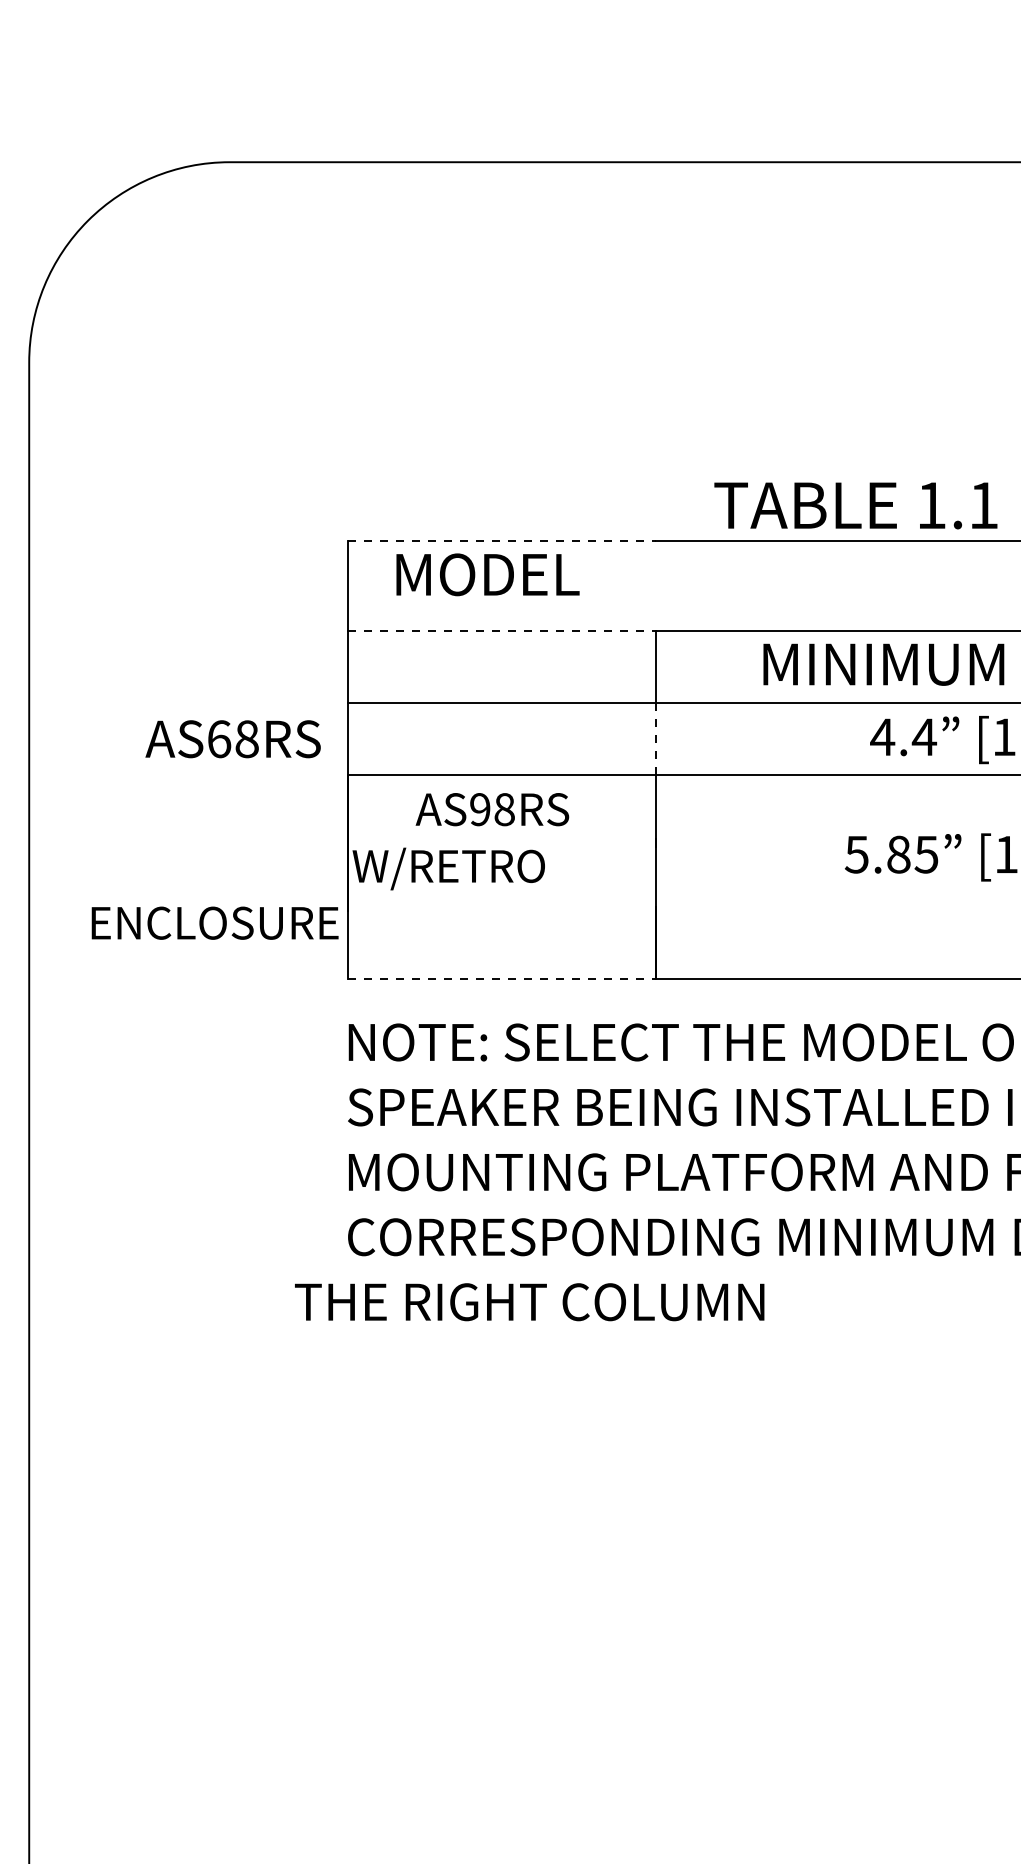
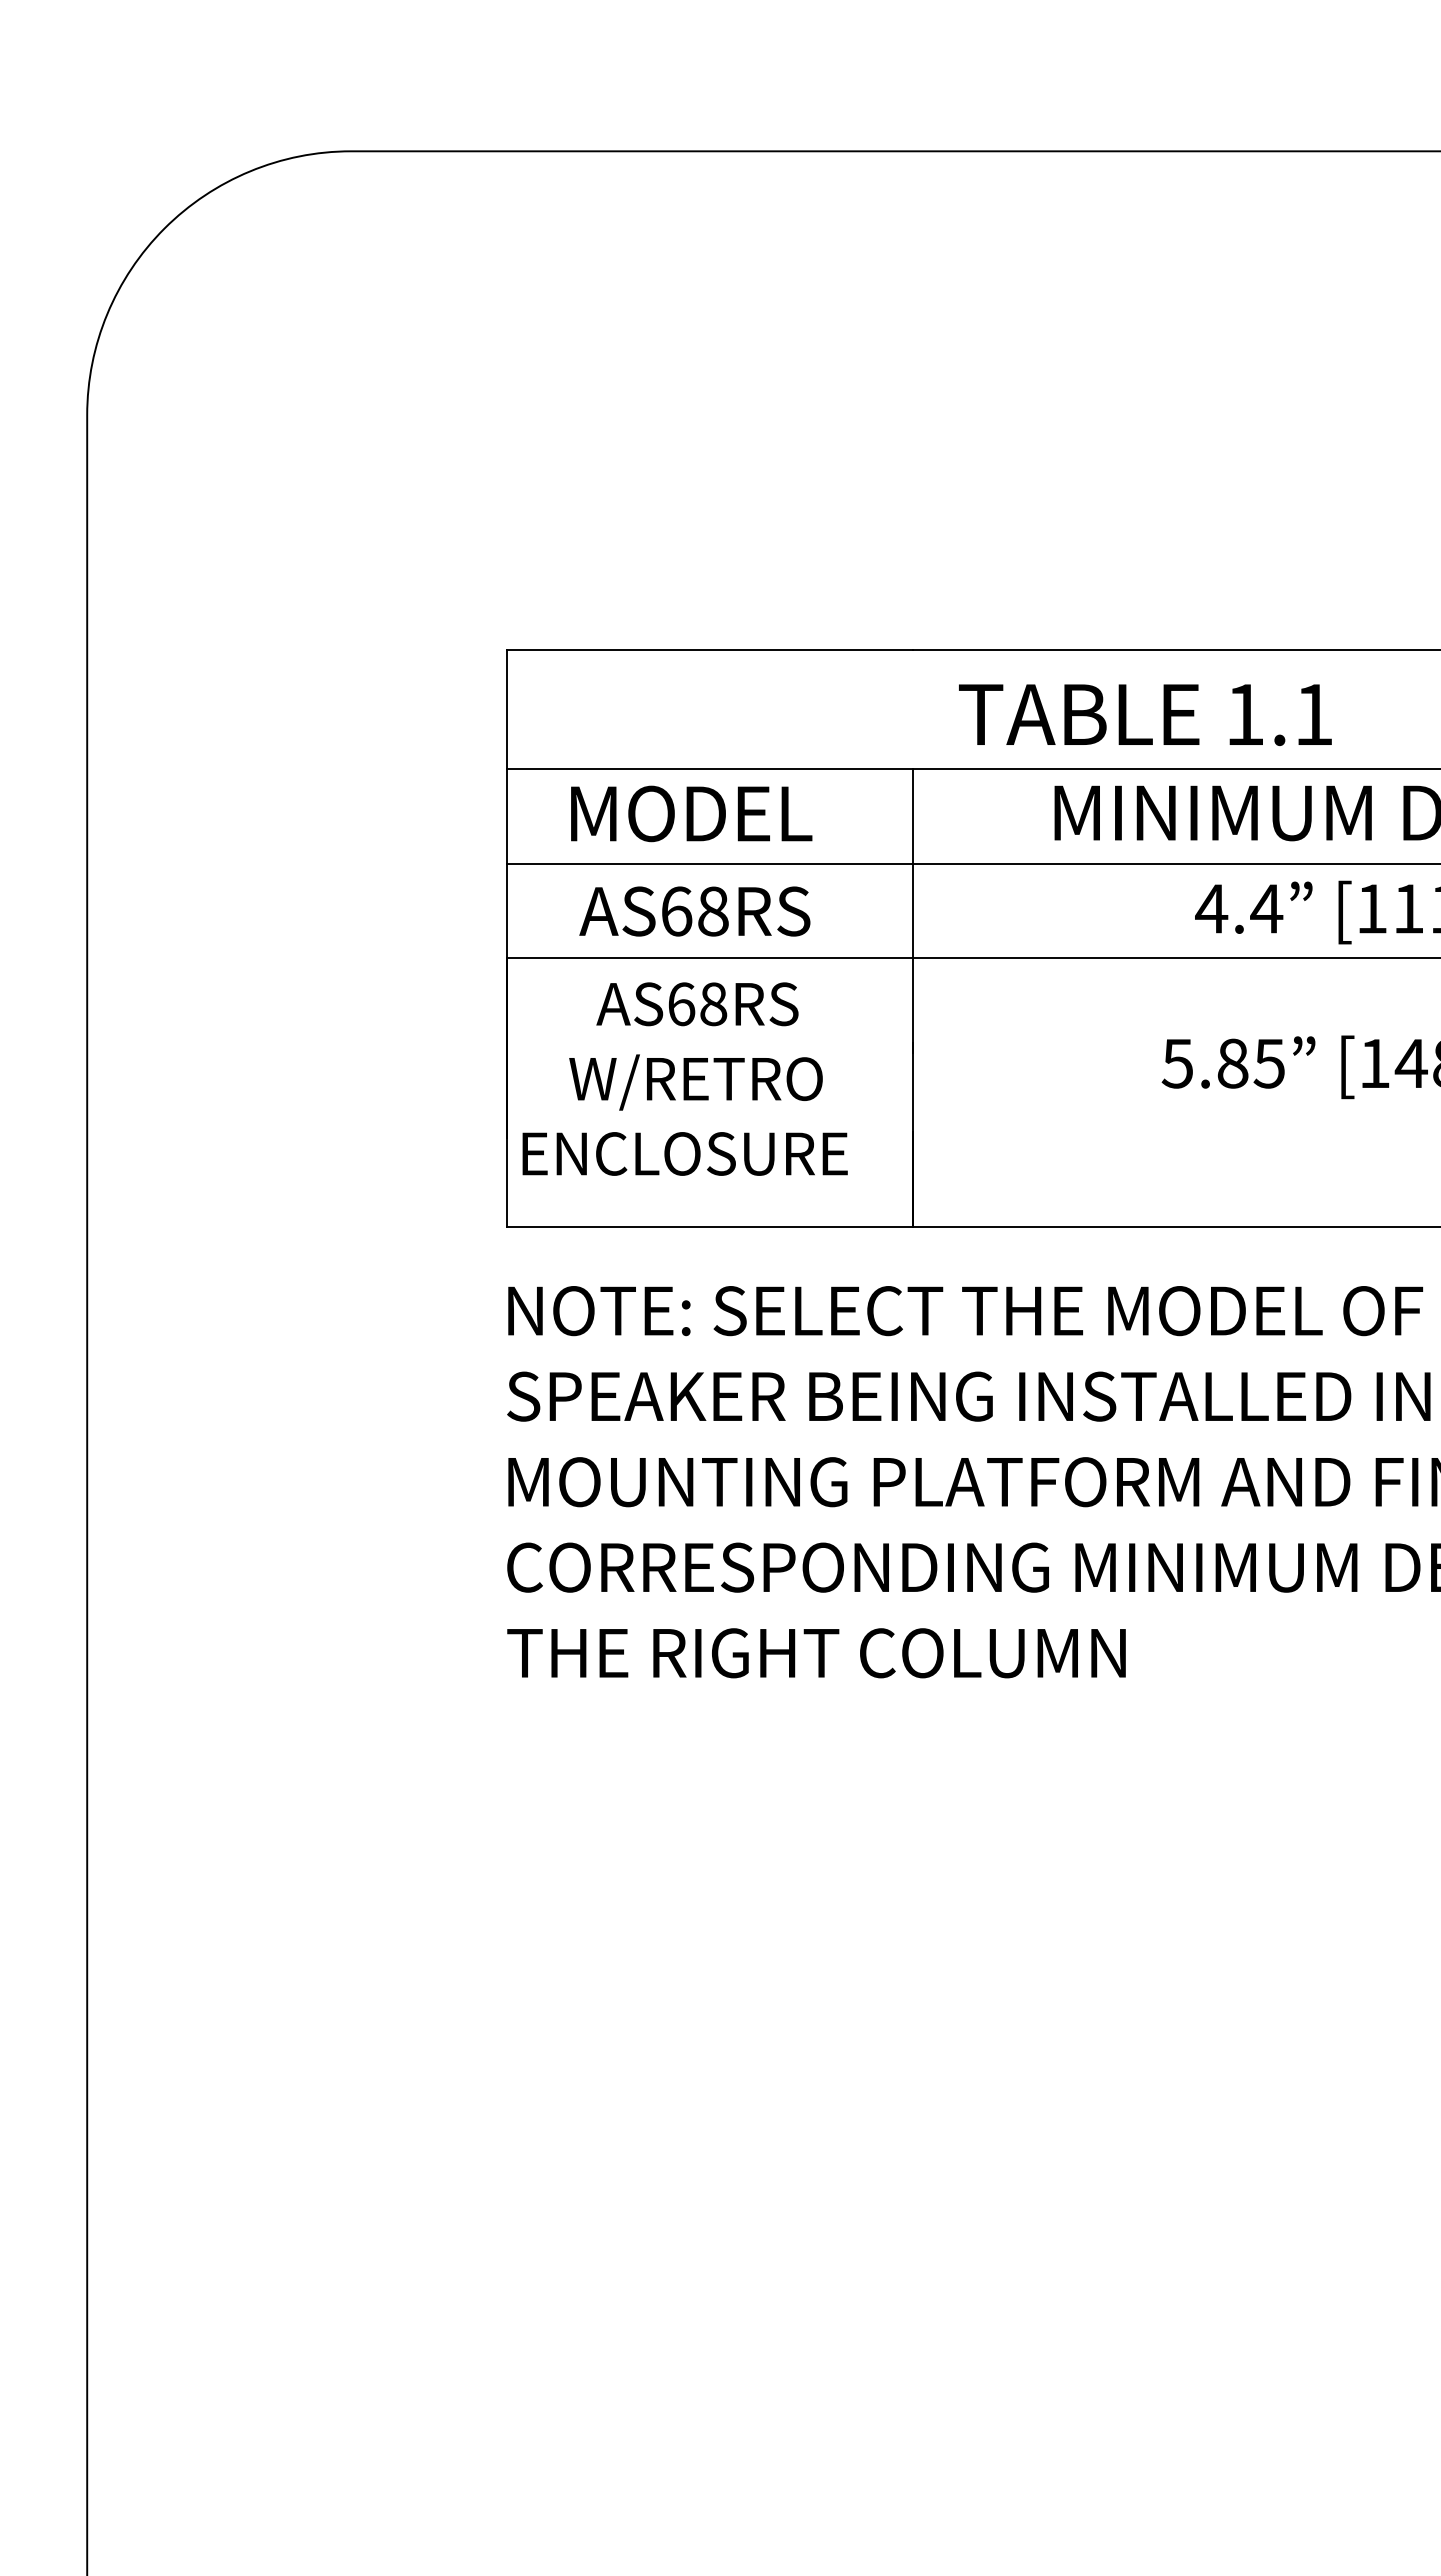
text: (855, 505) -> (1145, 714), moved
line: (502, 541) -> (710, 650), dashed -> solid
text: (487, 574) -> (691, 813), moved
line: (502, 631) -> (710, 769), dashed -> solid
text: (232, 739) -> (694, 911), moved
line: (656, 739) -> (913, 911), dashed -> solid
text: (480, 809) -> (681, 1004), AS98RS -> AS68RS
text: (448, 868) -> (695, 1082), moved
text: (214, 922) -> (684, 1153), moved
line: (502, 979) -> (710, 1227), dashed -> solid
text: (529, 1302) -> (816, 1653), moved

